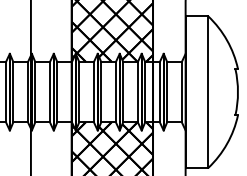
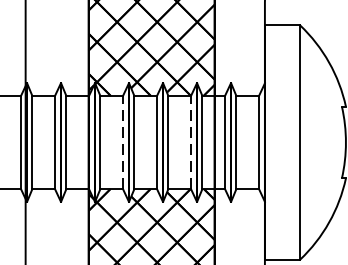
line: (93, 91) -> (122, 141), solid -> dashed
line: (137, 91) -> (190, 141), solid -> dashed

